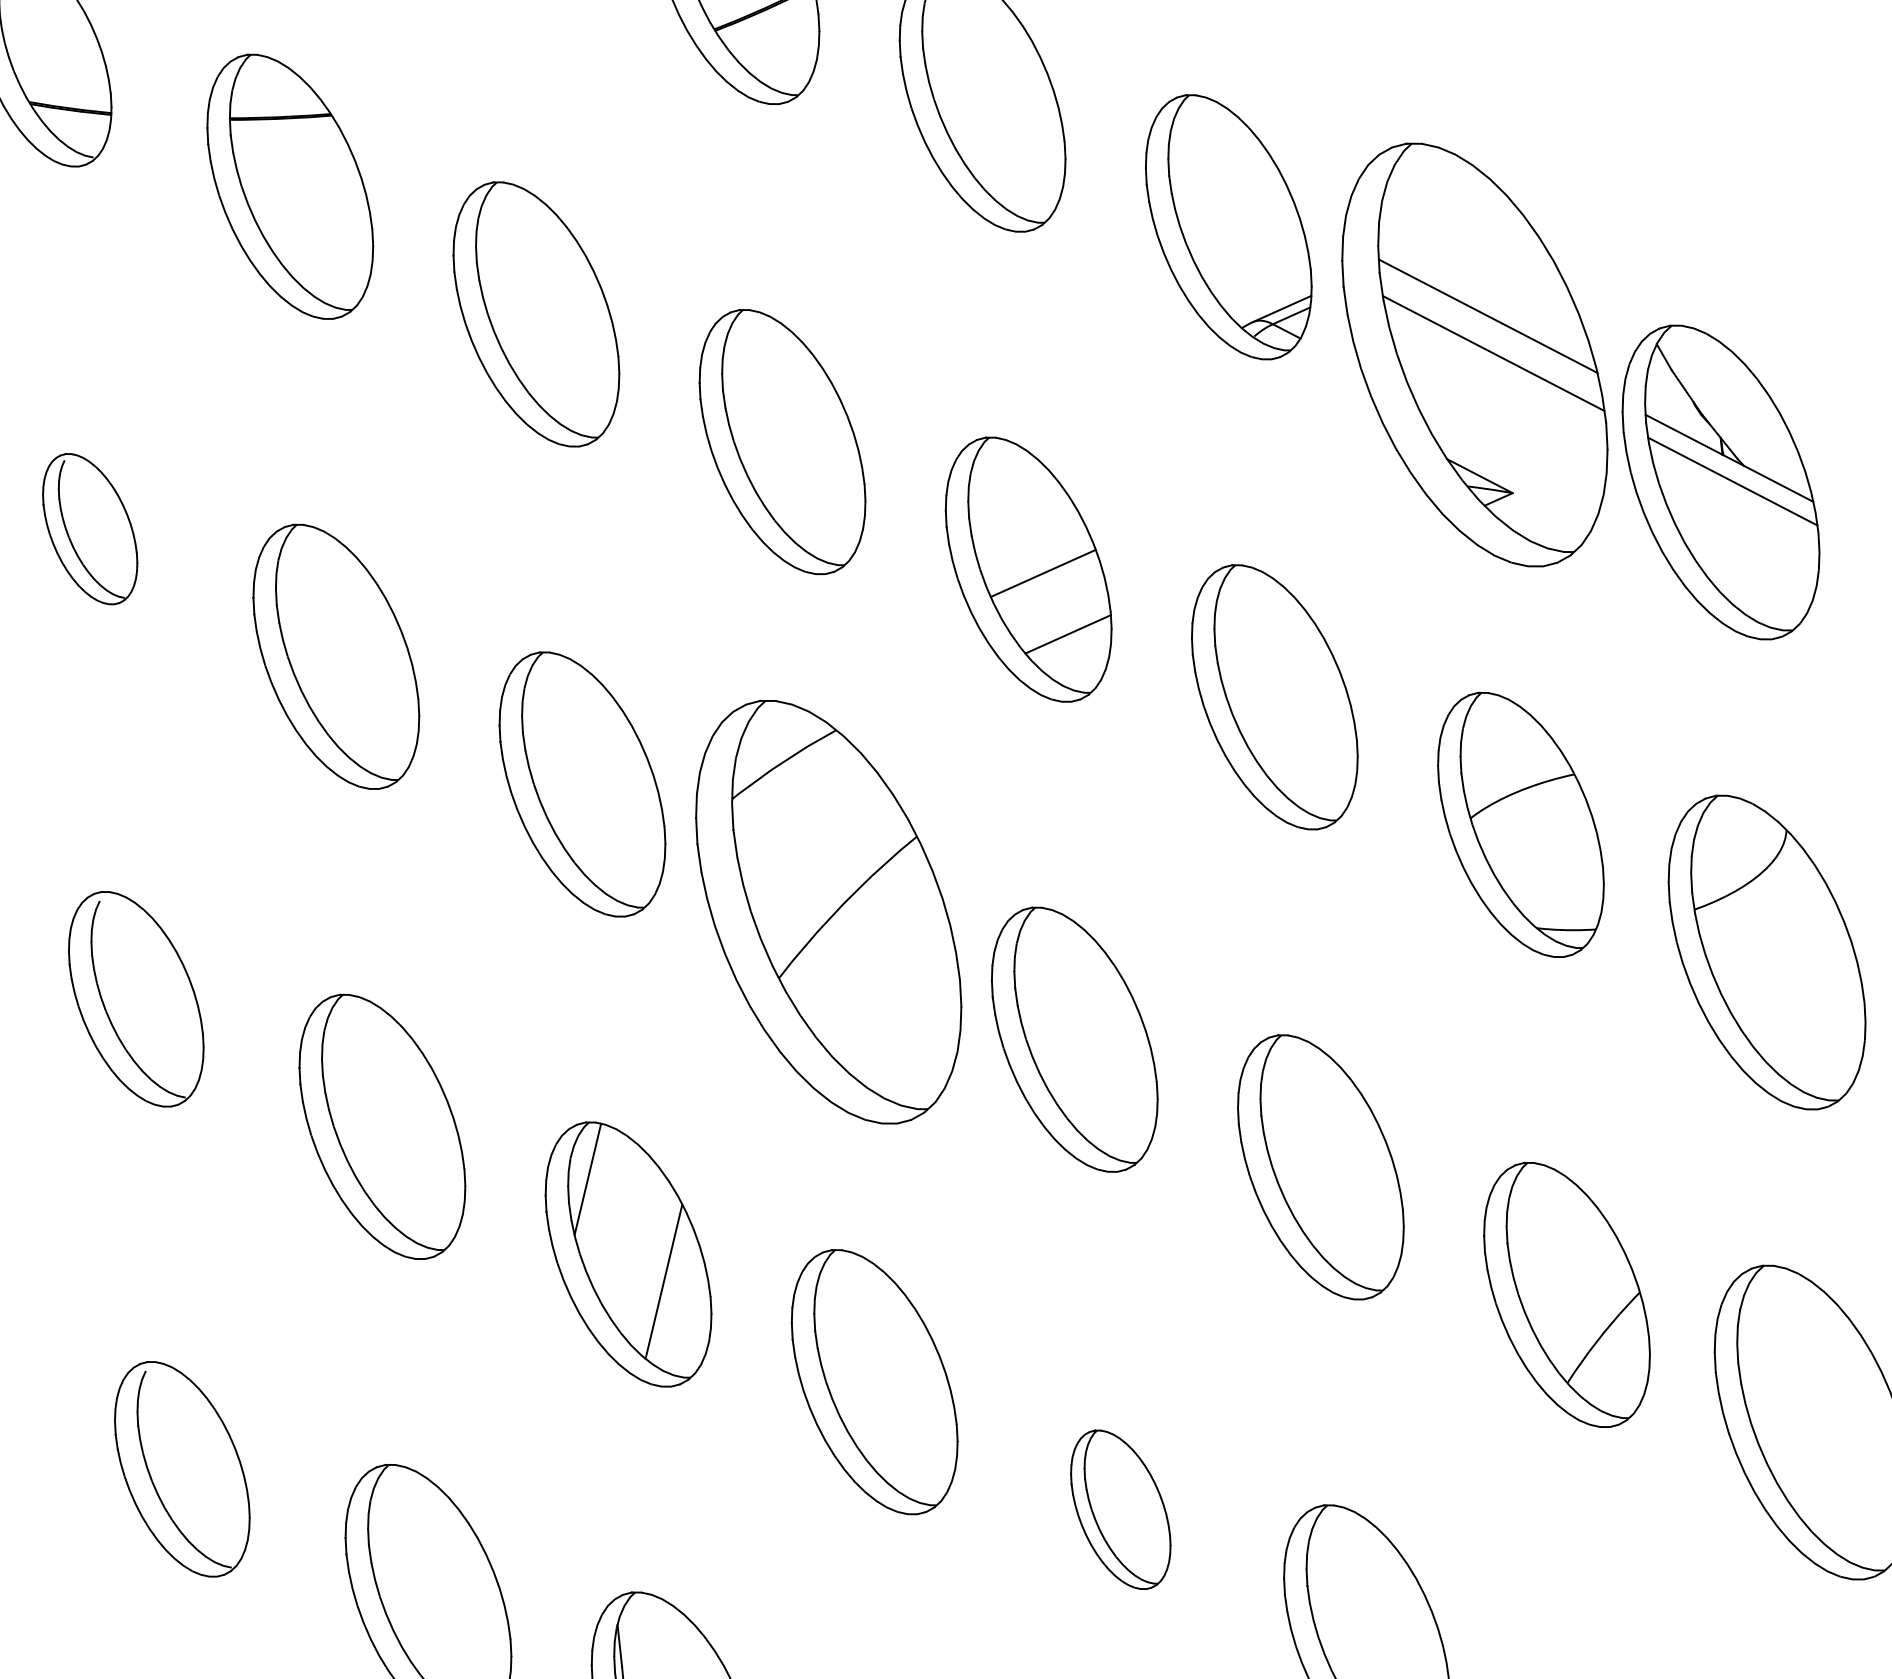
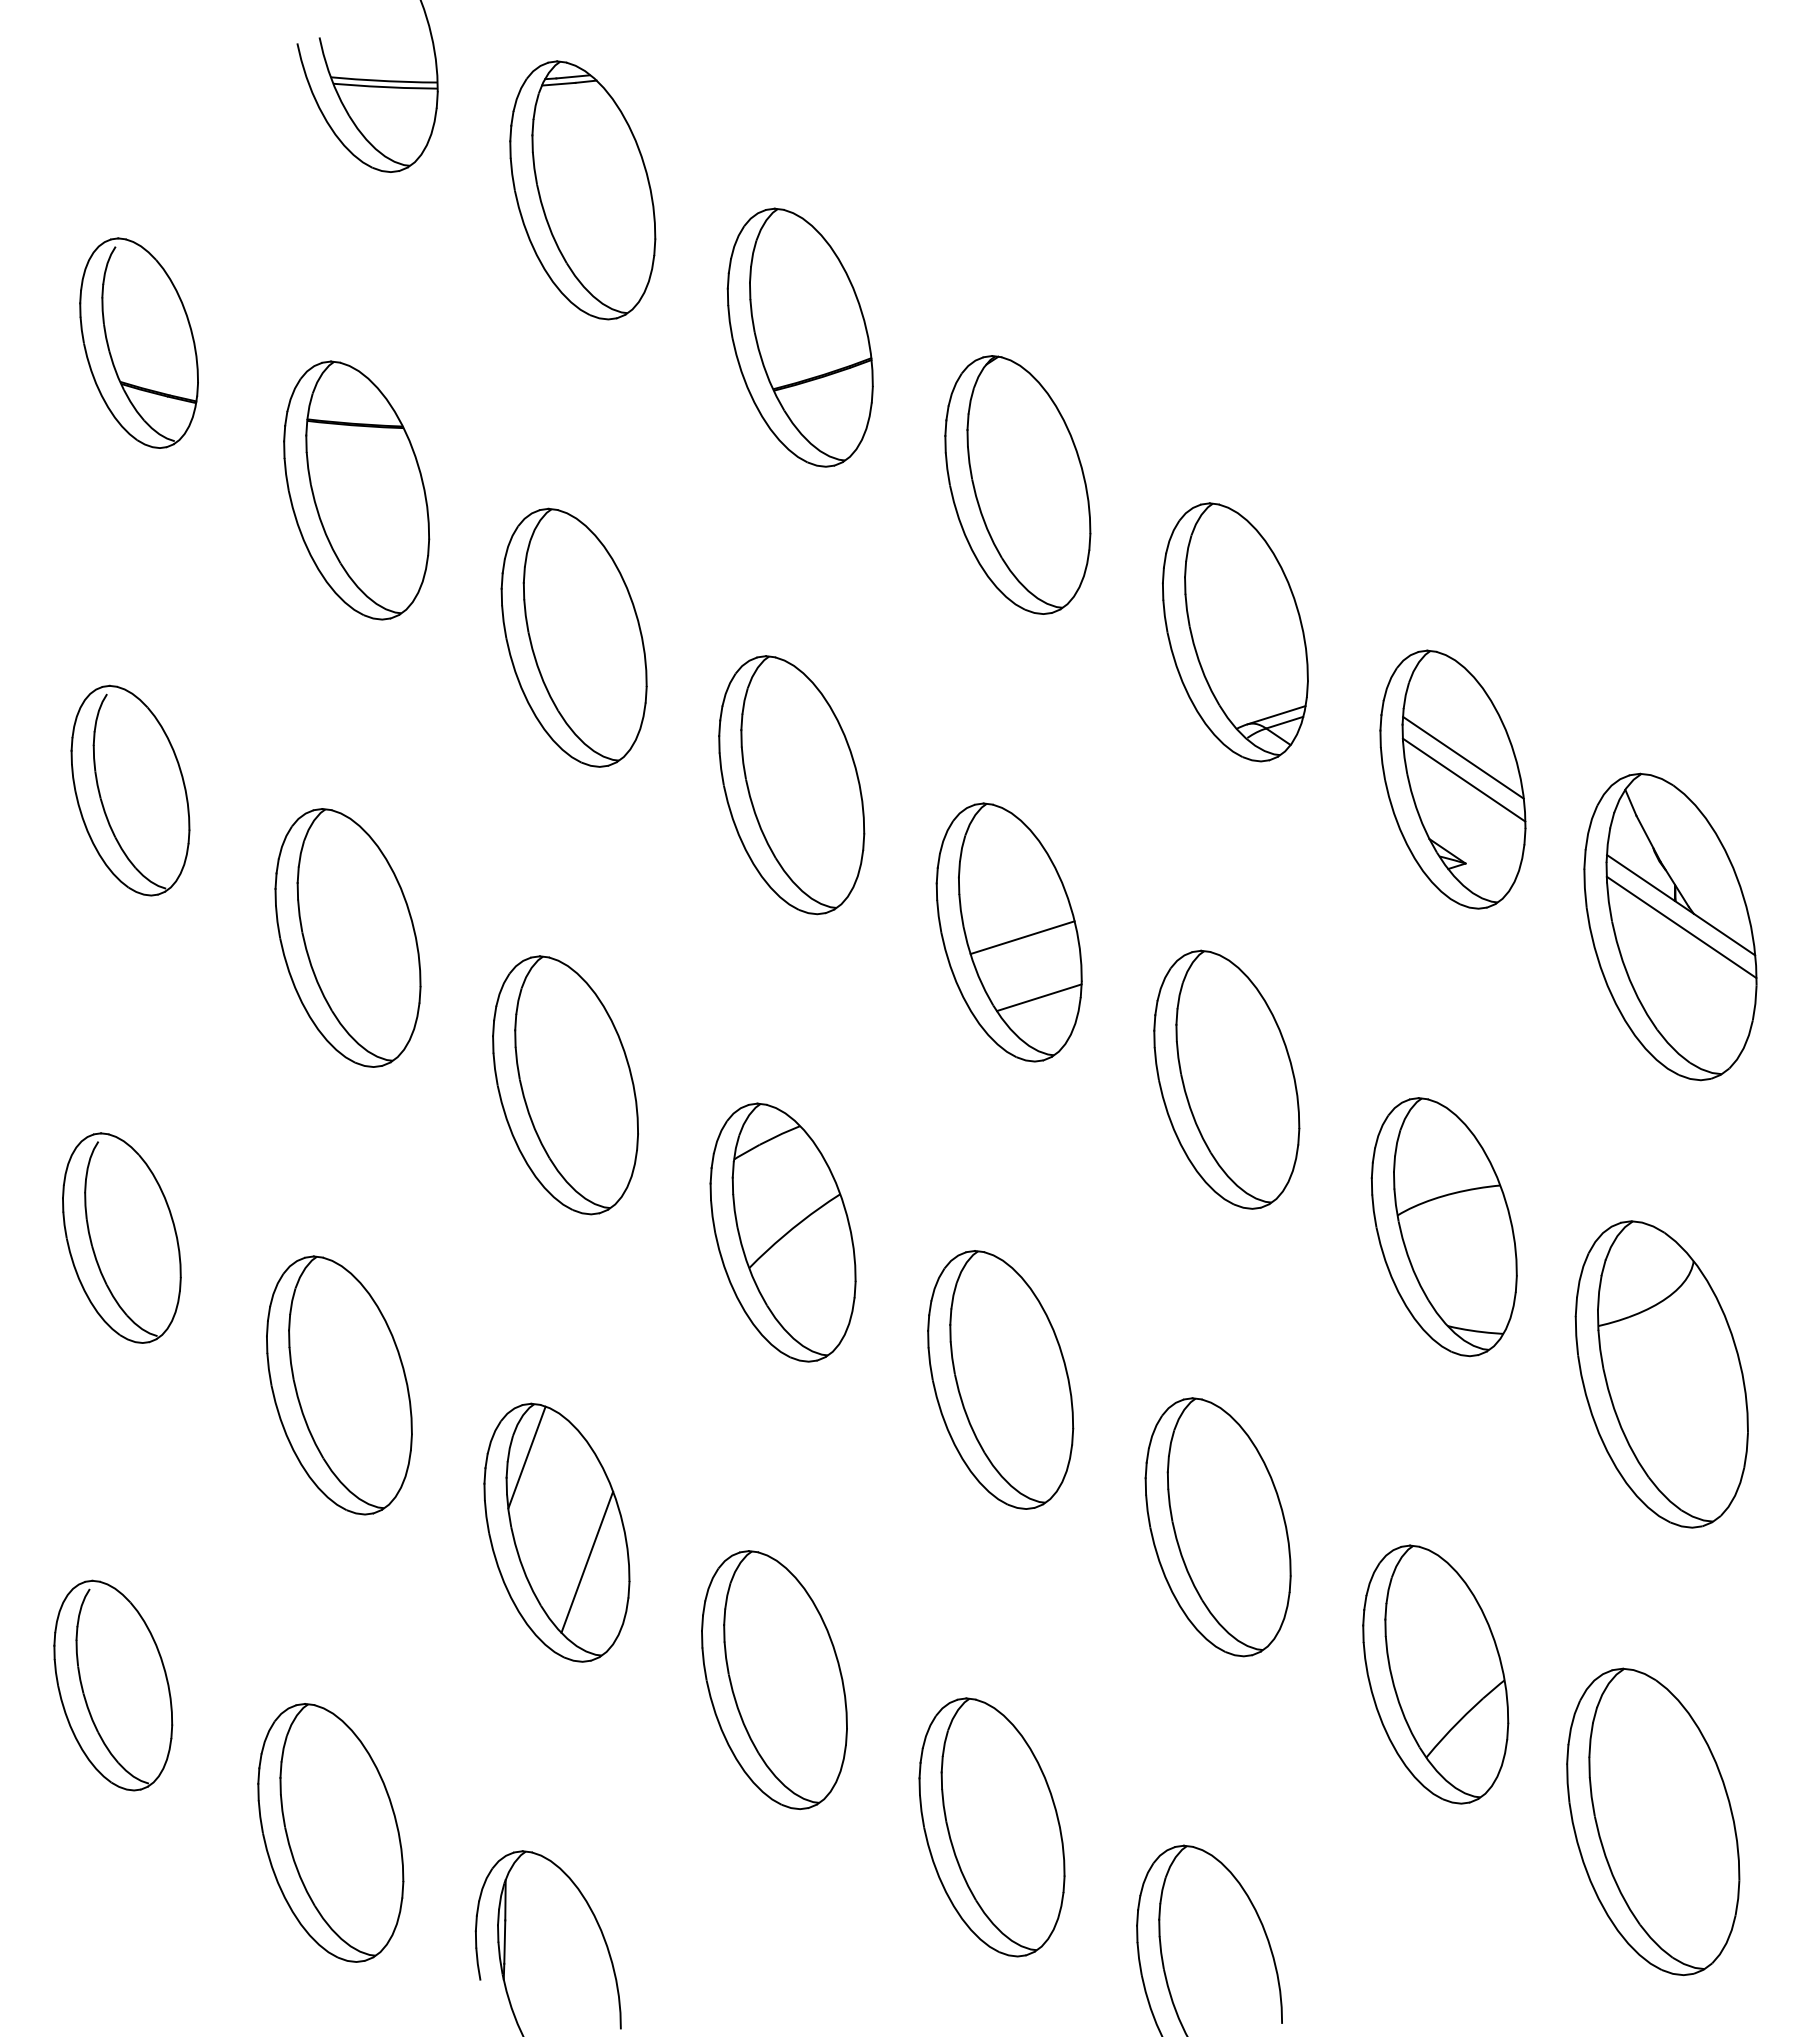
part: (1474, 354) -> (1452, 779), size x0.62
part: (90, 529) -> (130, 790), size x1.43
part: (827, 912) -> (782, 1232), size x0.62
part: (1120, 1509) -> (991, 1827), size x1.67

